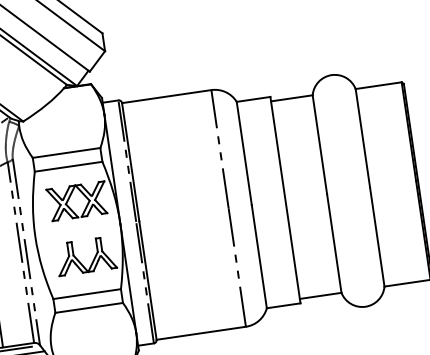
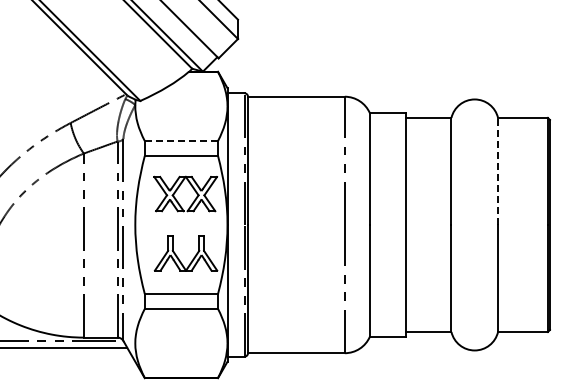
line: (363, 138) -> (498, 171), solid -> dashed
line: (66, 153) -> (181, 141), solid -> dashed

